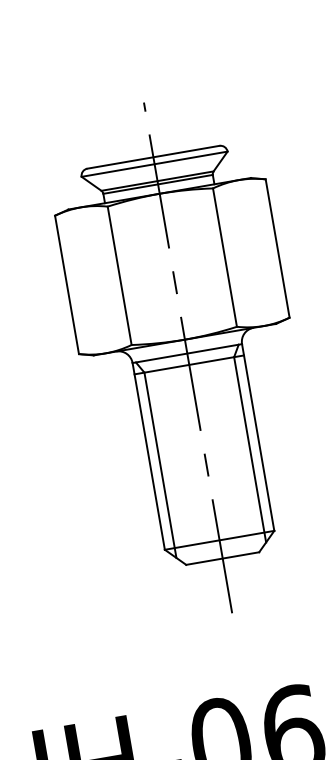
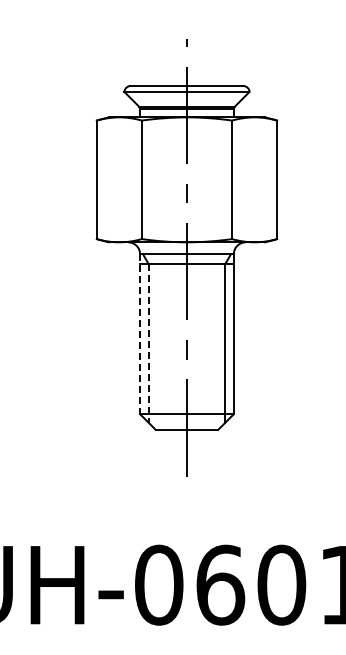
line: (149, 456) -> (140, 334), solid -> dashed
line: (160, 465) -> (148, 343), solid -> dashed

